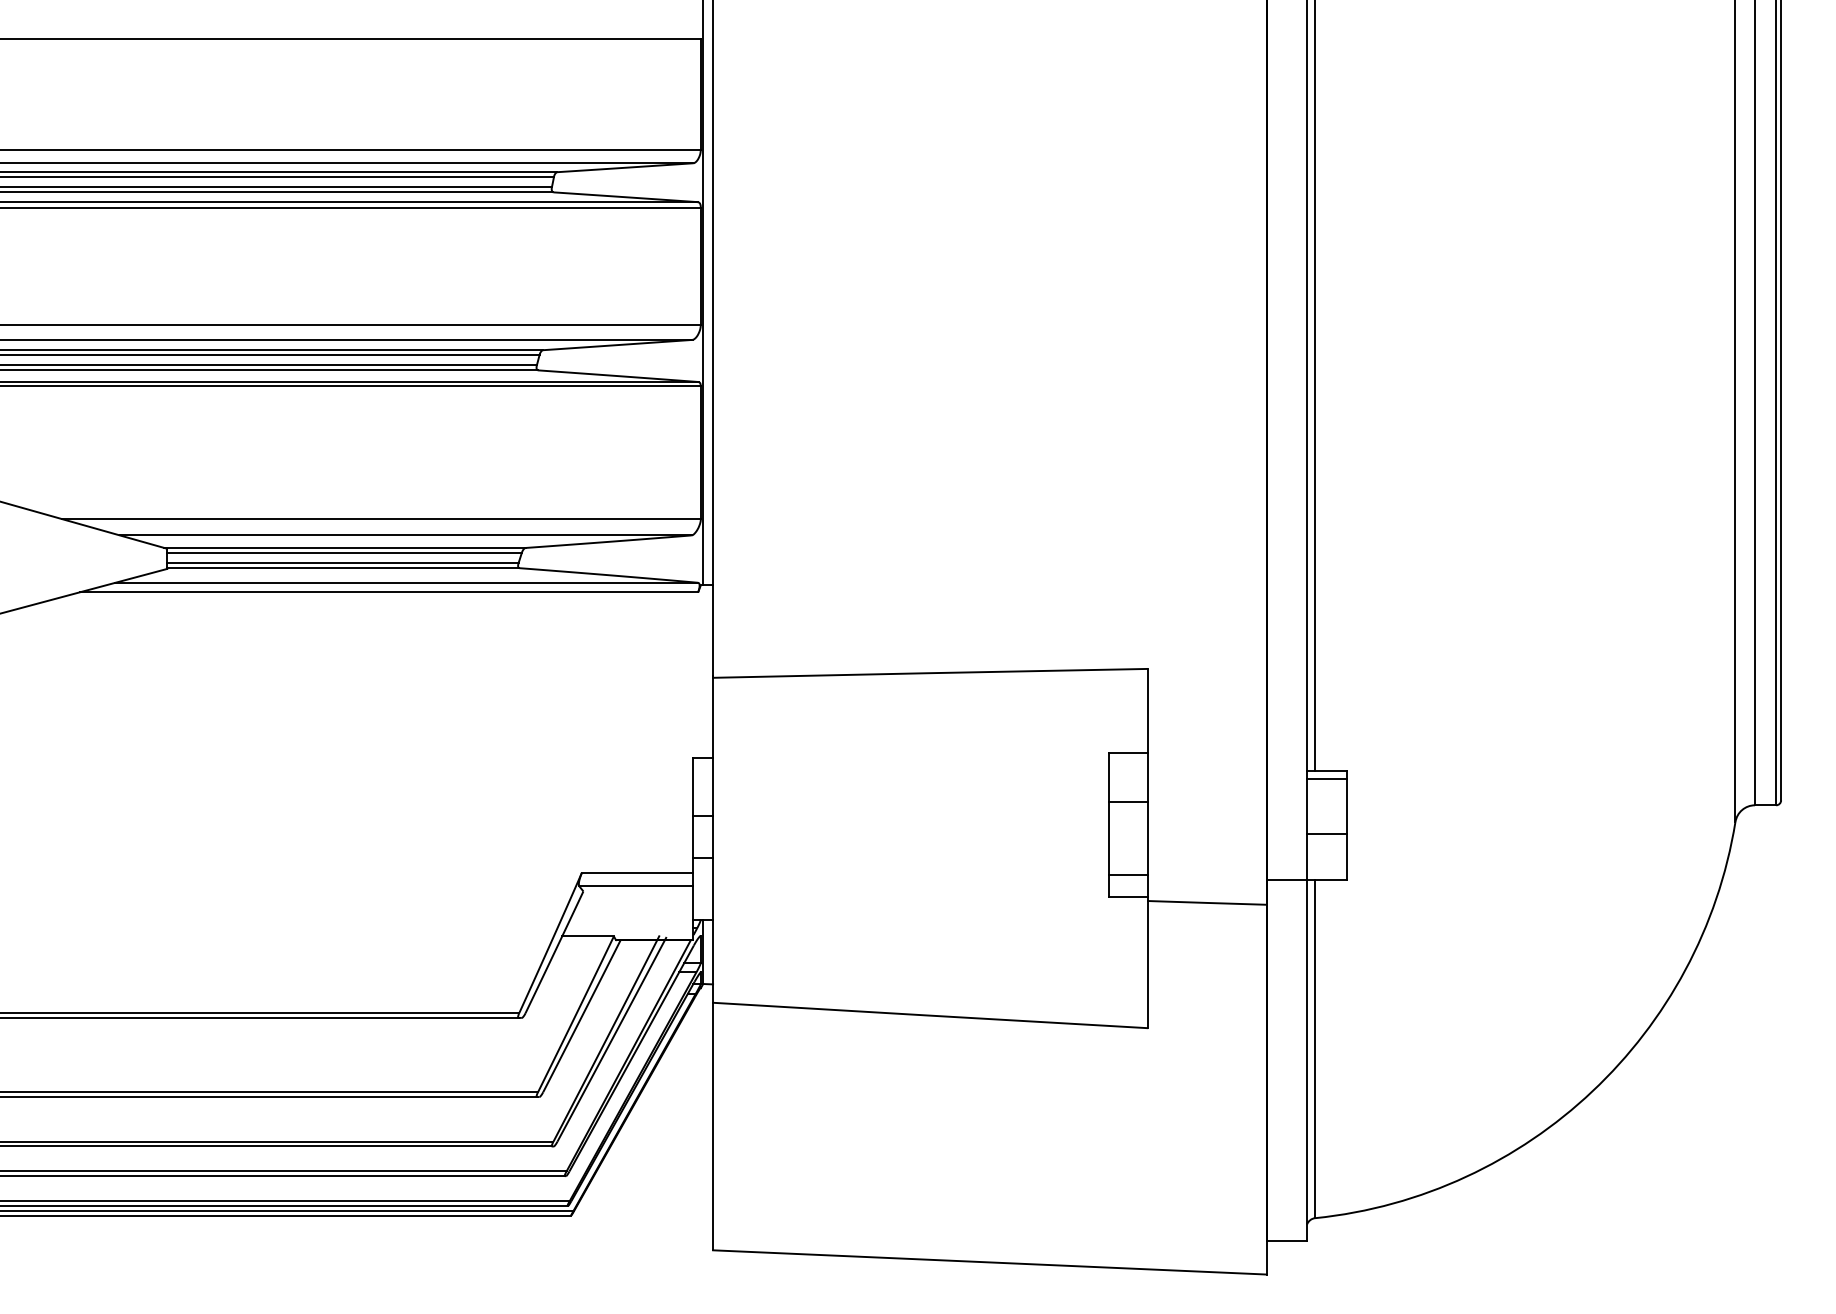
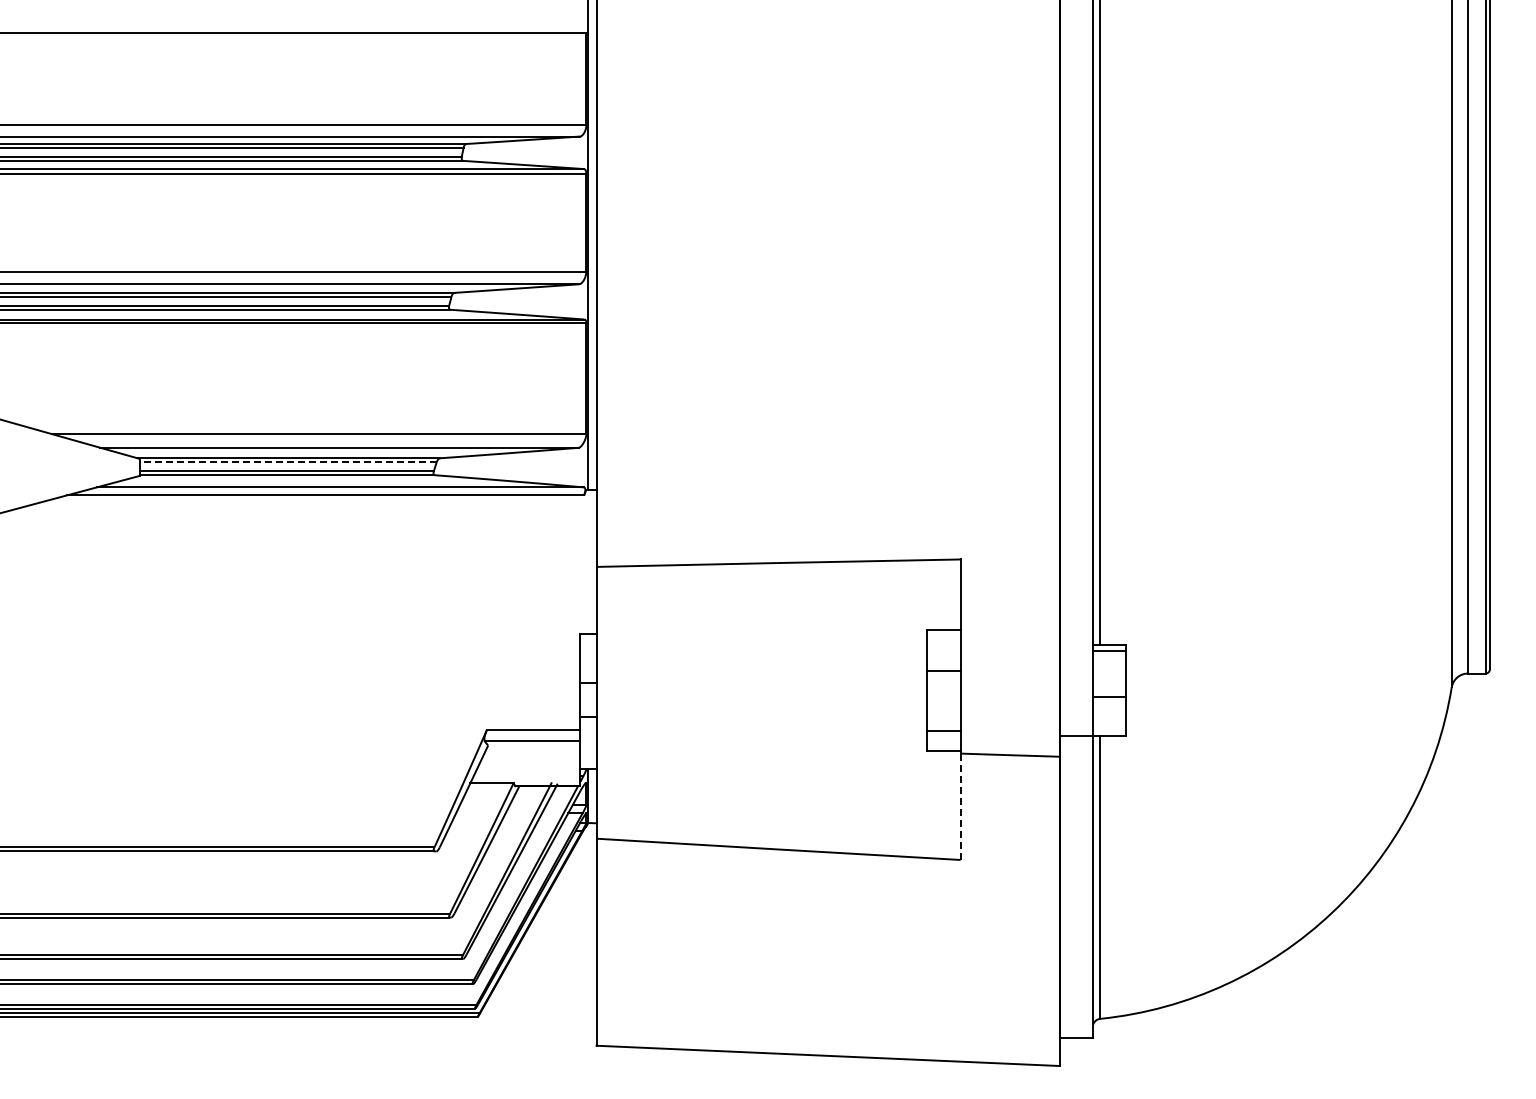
line: (343, 552) -> (287, 462), solid -> dashed
line: (1148, 965) -> (960, 807), solid -> dashed

